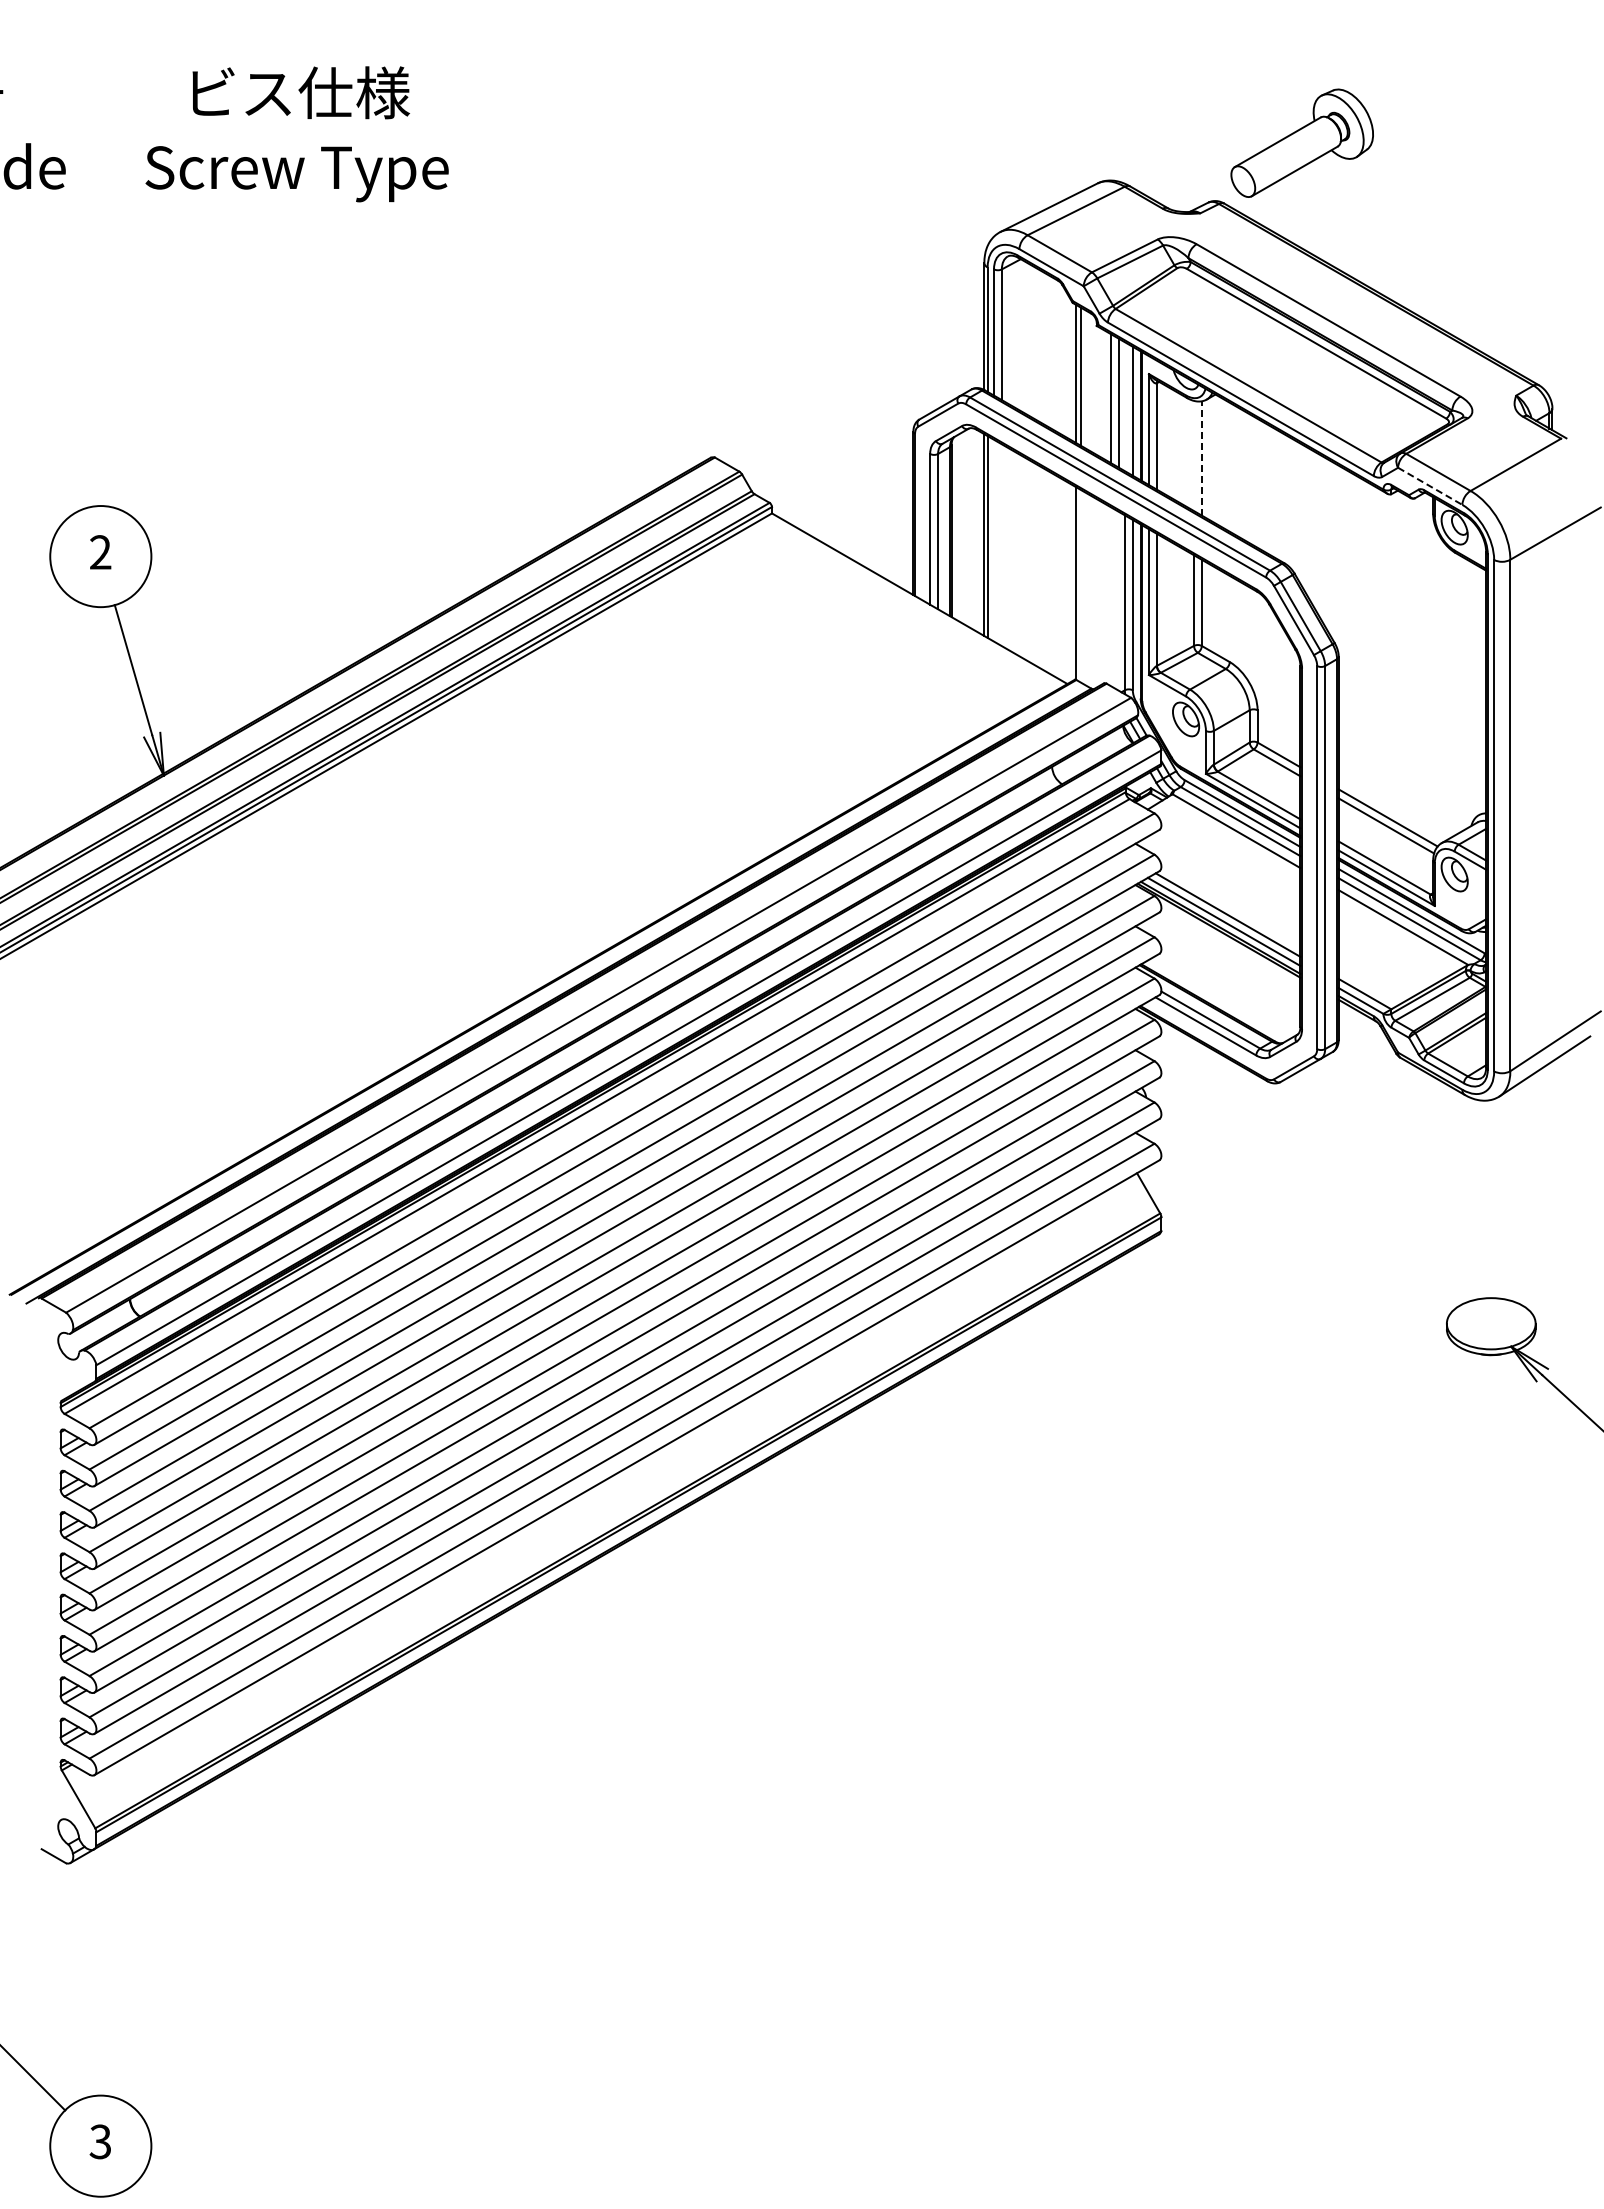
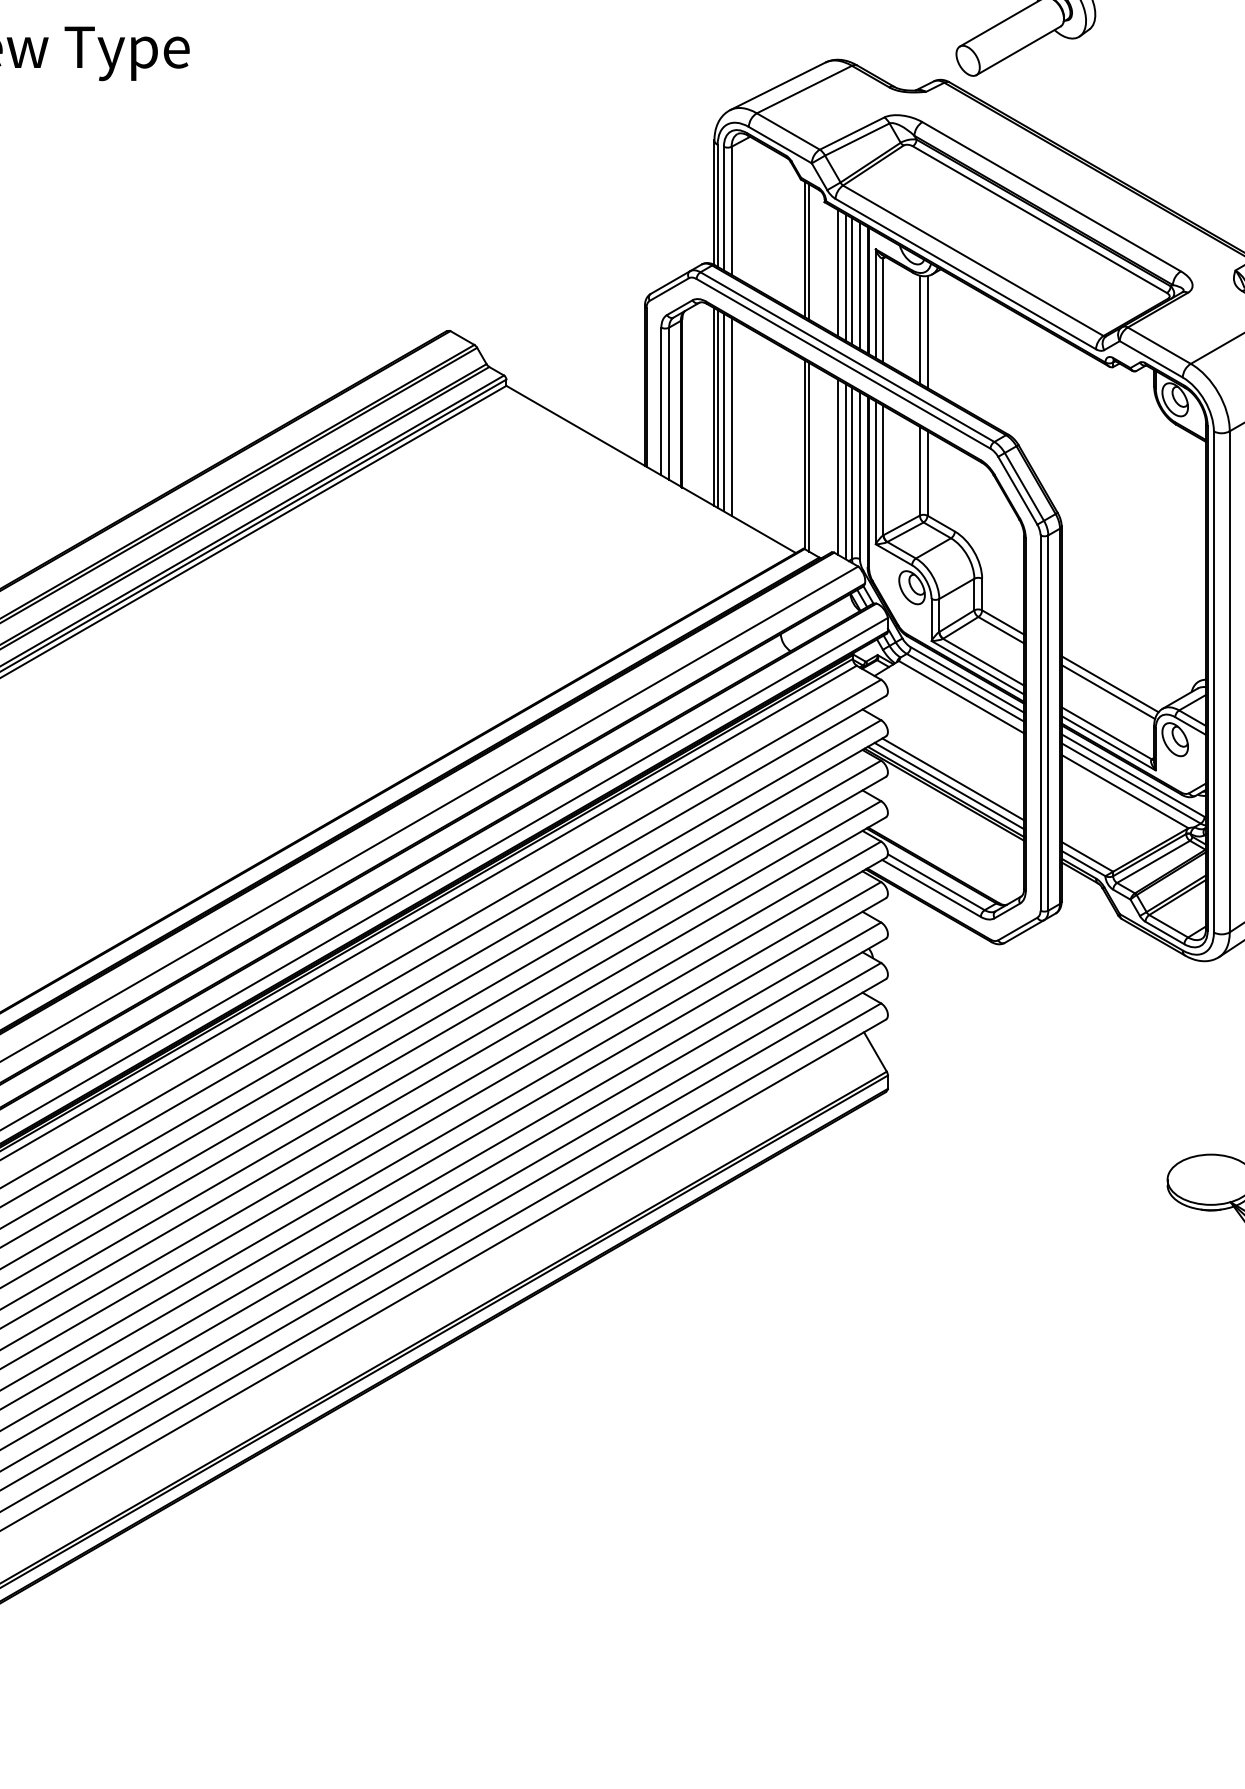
line: (1124, 406) -> (851, 281), added
line: (1194, 455) -> (920, 329), added
line: (1201, 457) -> (927, 331), dashed -> solid
line: (1430, 486) -> (1151, 359), dashed -> solid
line: (994, 540) -> (724, 412), added
line: (1001, 545) -> (731, 417), added
line: (1081, 586) -> (809, 457), added
line: (1110, 596) -> (838, 467), added
line: (1118, 600) -> (845, 471), added

